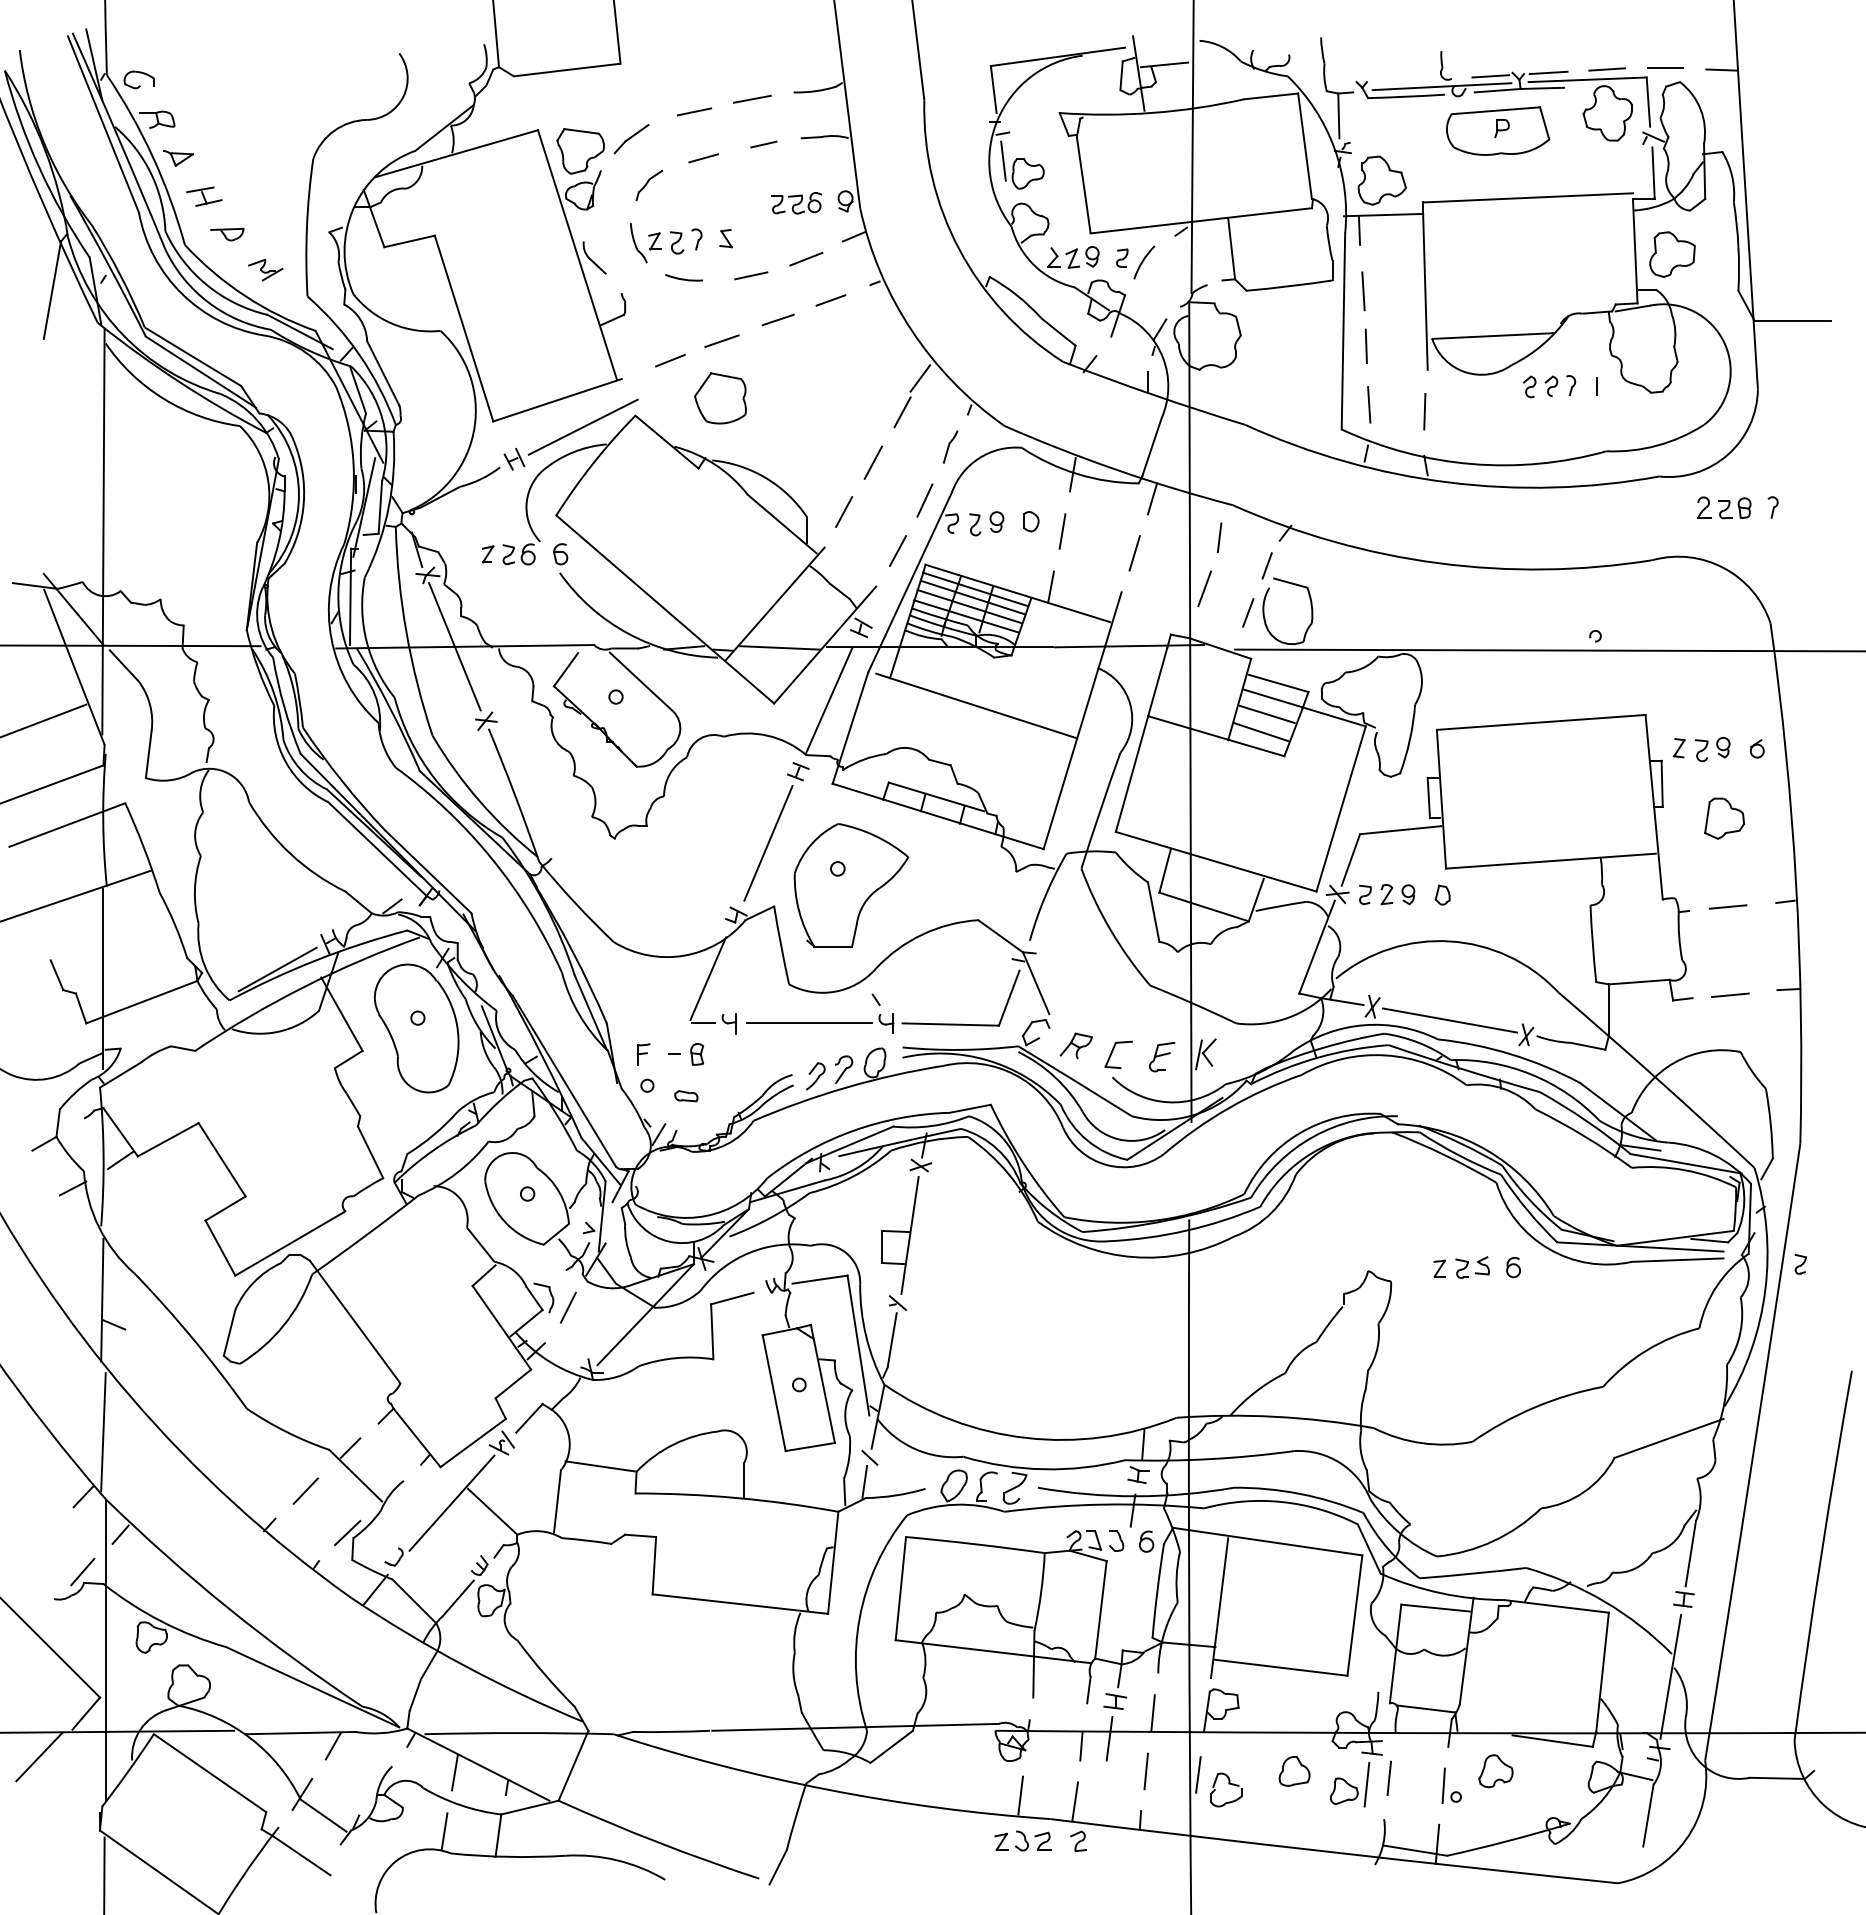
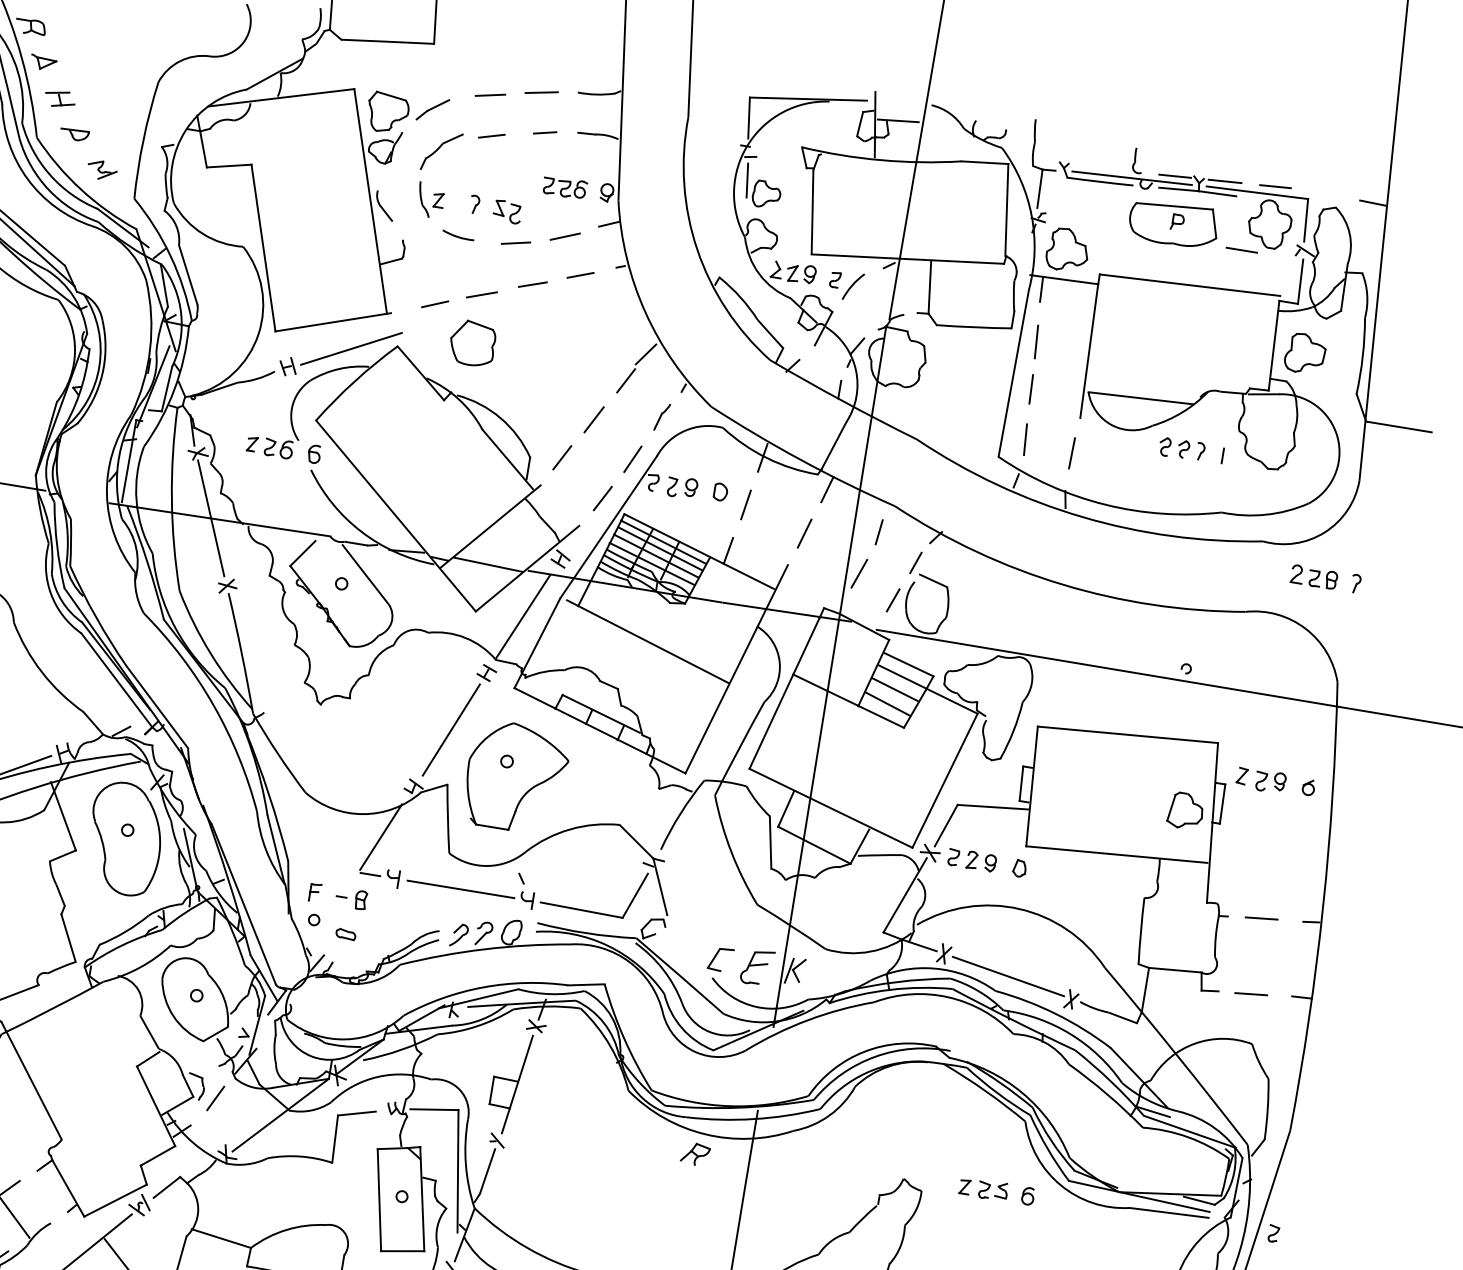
line: (1665, 67) -> (1241, 249), moved
part: (649, 185) -> (441, 151), size x1.6
part: (677, 242) -> (515, 213), moved
part: (1724, 818) -> (1185, 810), moved
part: (1075, 1045) -> (694, 1153), moved
part: (1162, 1057) -> (757, 967), size x1.4

